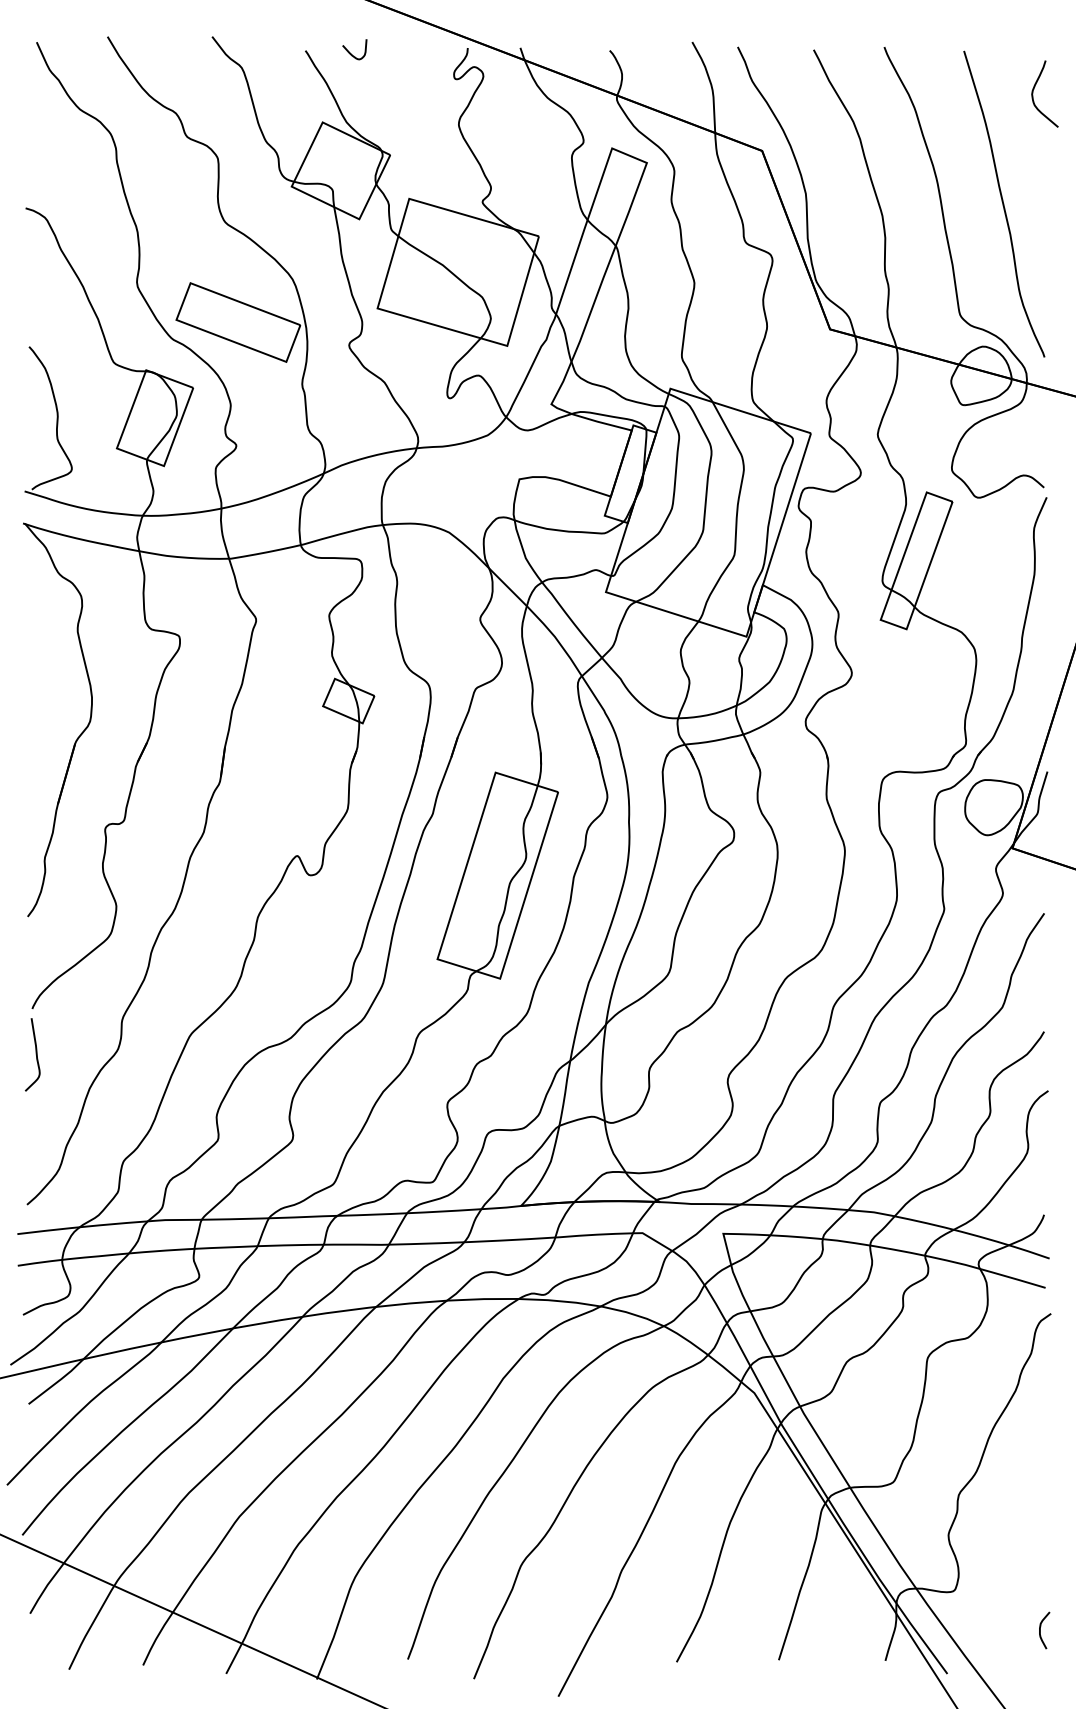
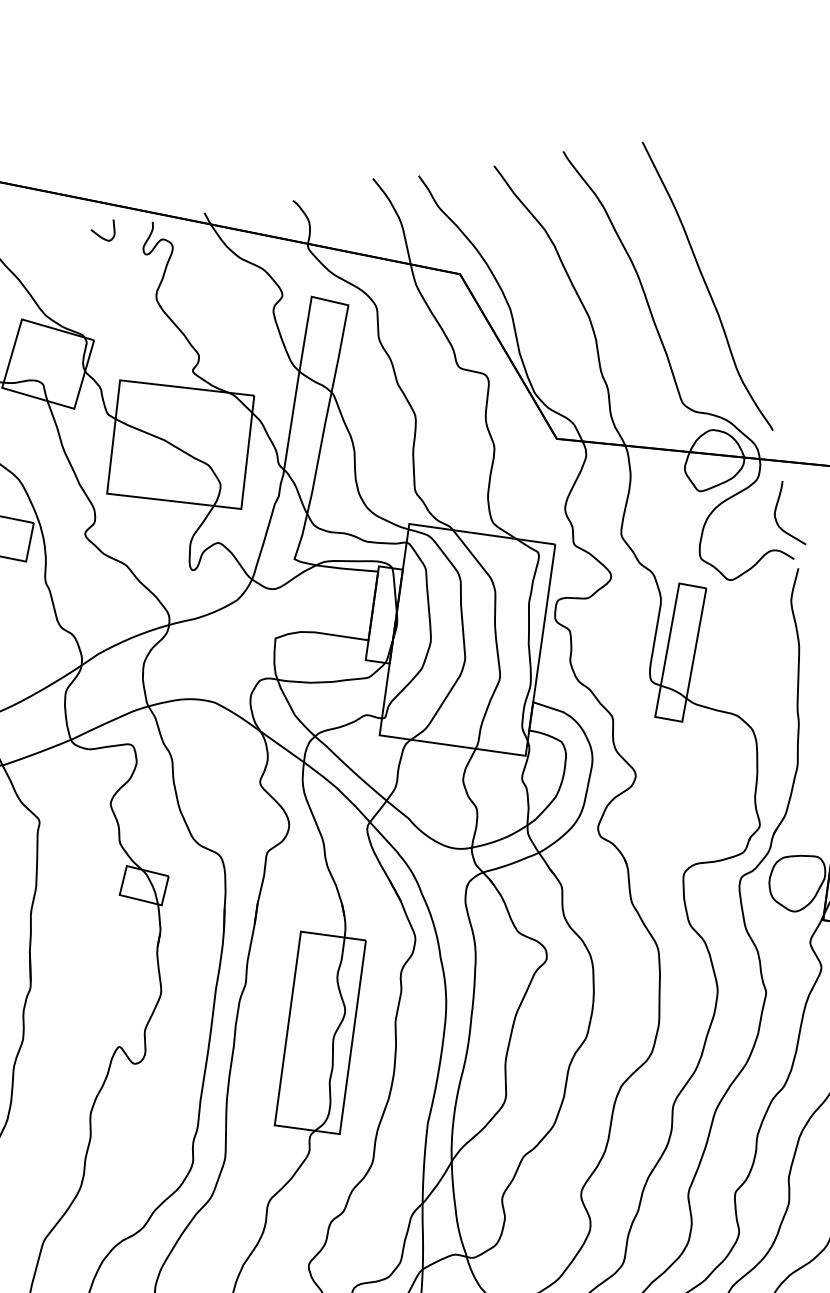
curve: (350, 52) -> (99, 235), moved
curve: (1034, 89) -> (776, 511), moved

